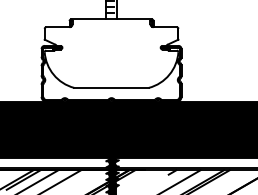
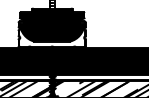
fill: (112, 52) -> (52, 24), added

